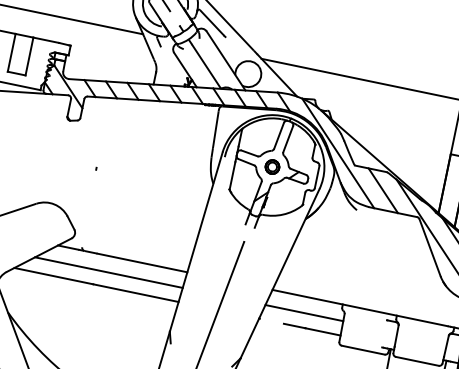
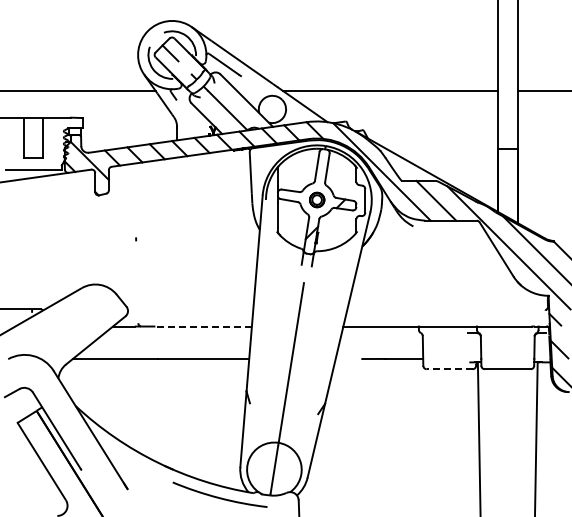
line: (142, 262) -> (203, 326), solid -> dashed
line: (108, 272) -> (170, 343), removed
line: (303, 312) -> (380, 343), removed
line: (363, 350) -> (449, 369), solid -> dashed

